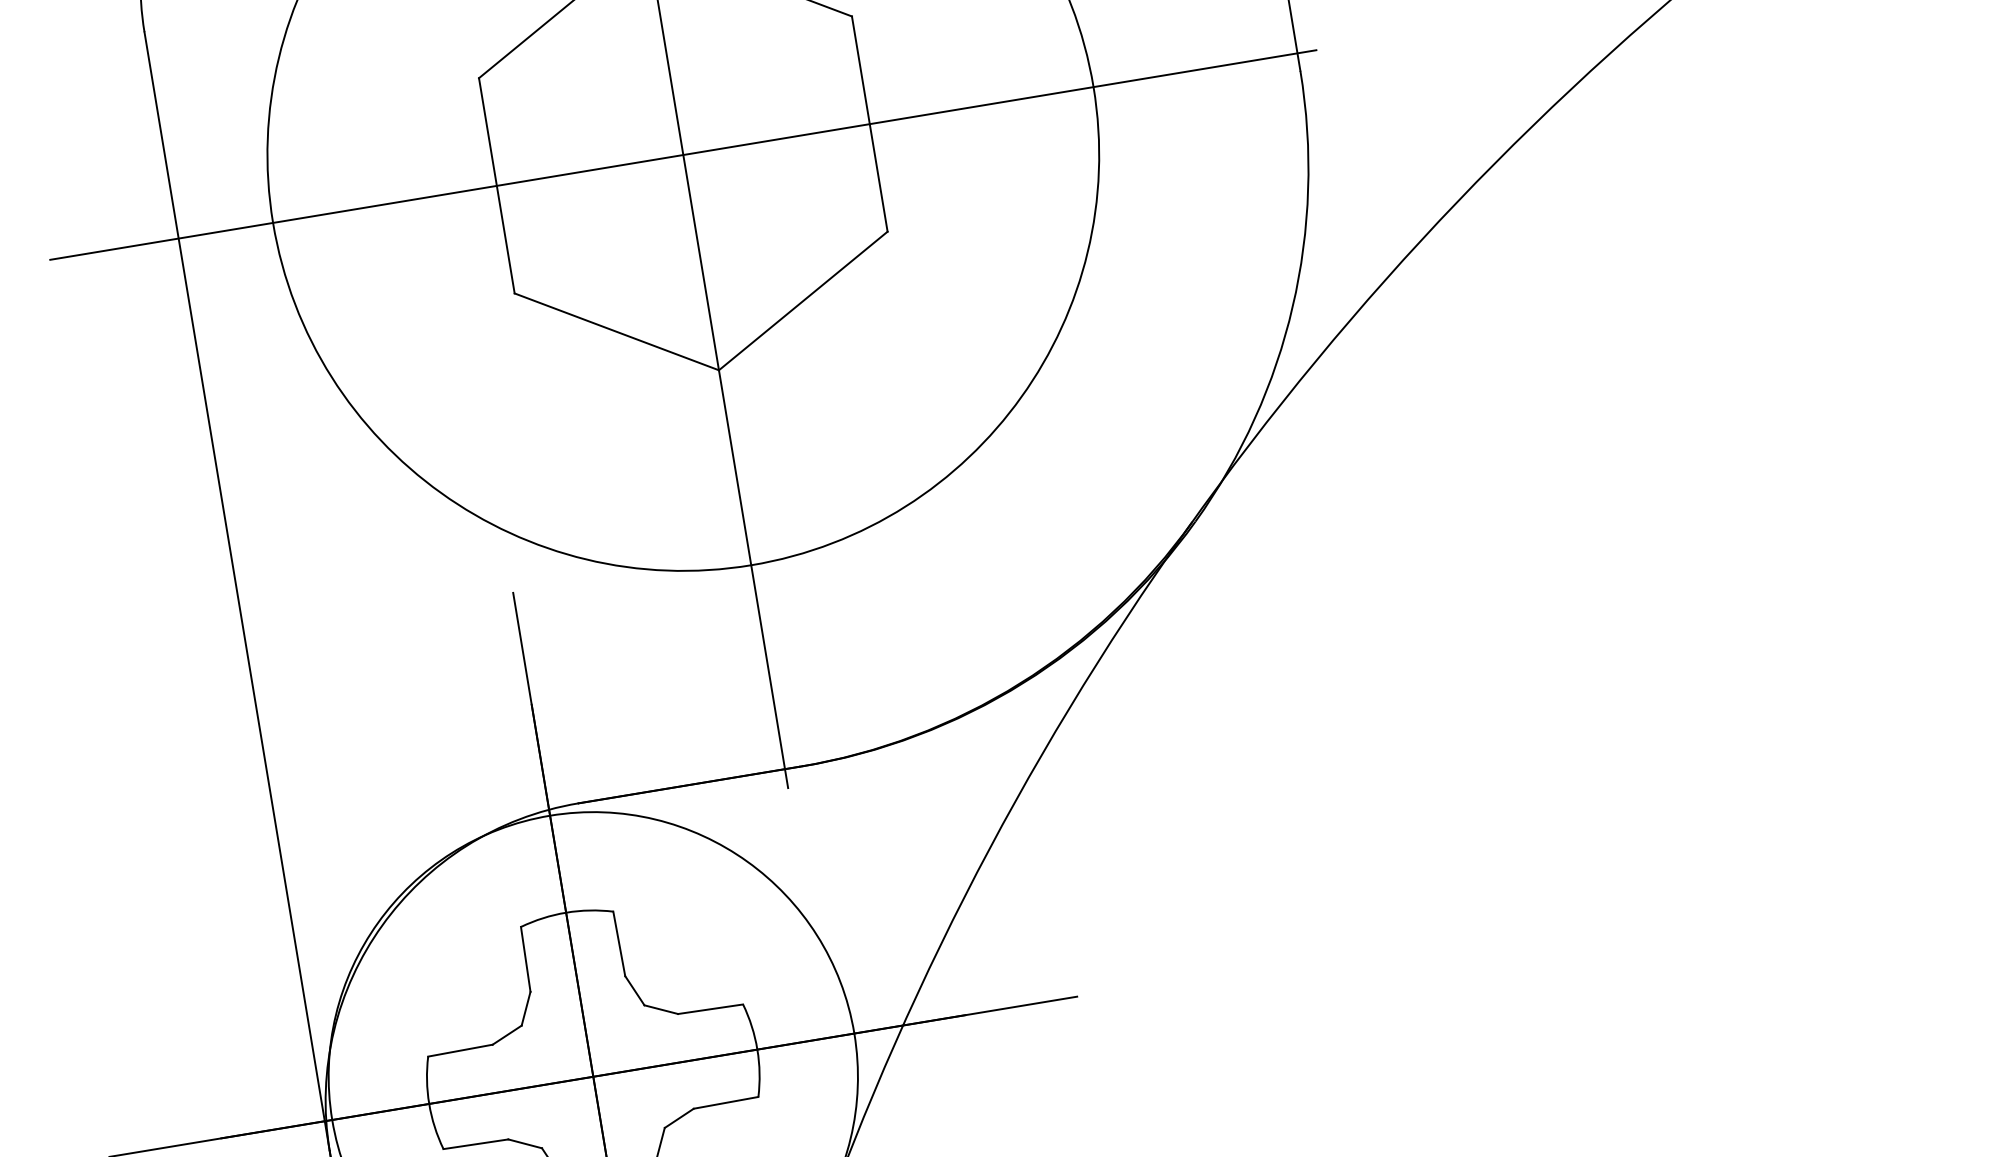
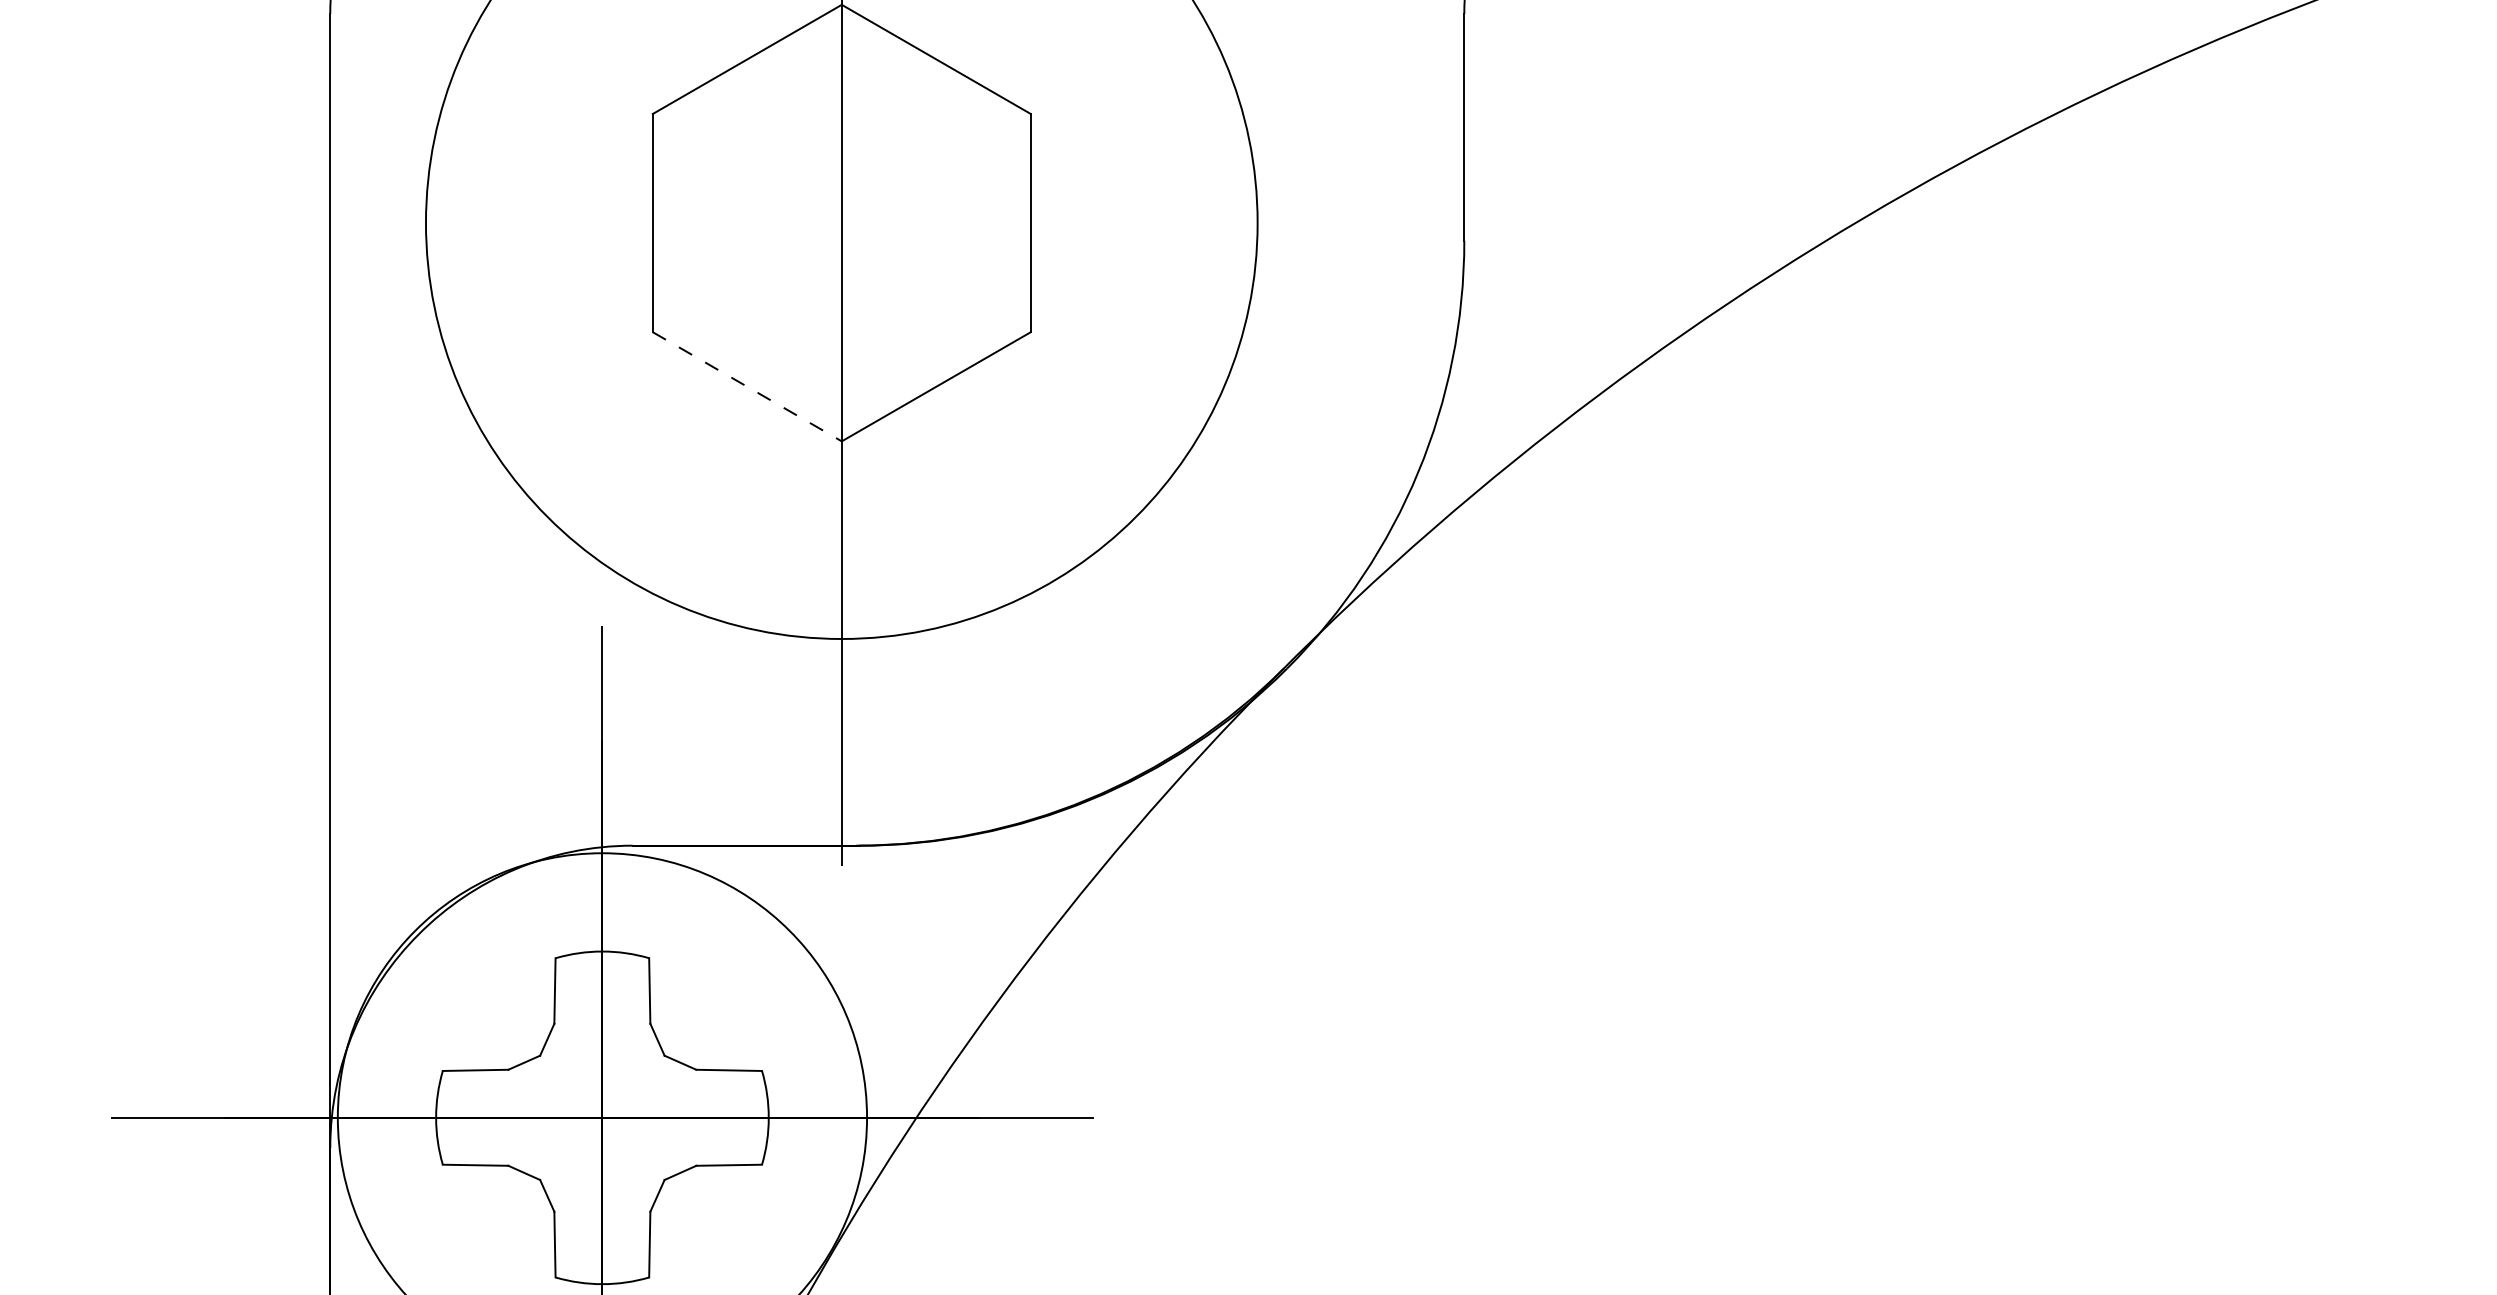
line: (683, 155) -> (841, 223), removed
line: (617, 332) -> (747, 387), solid -> dashed

